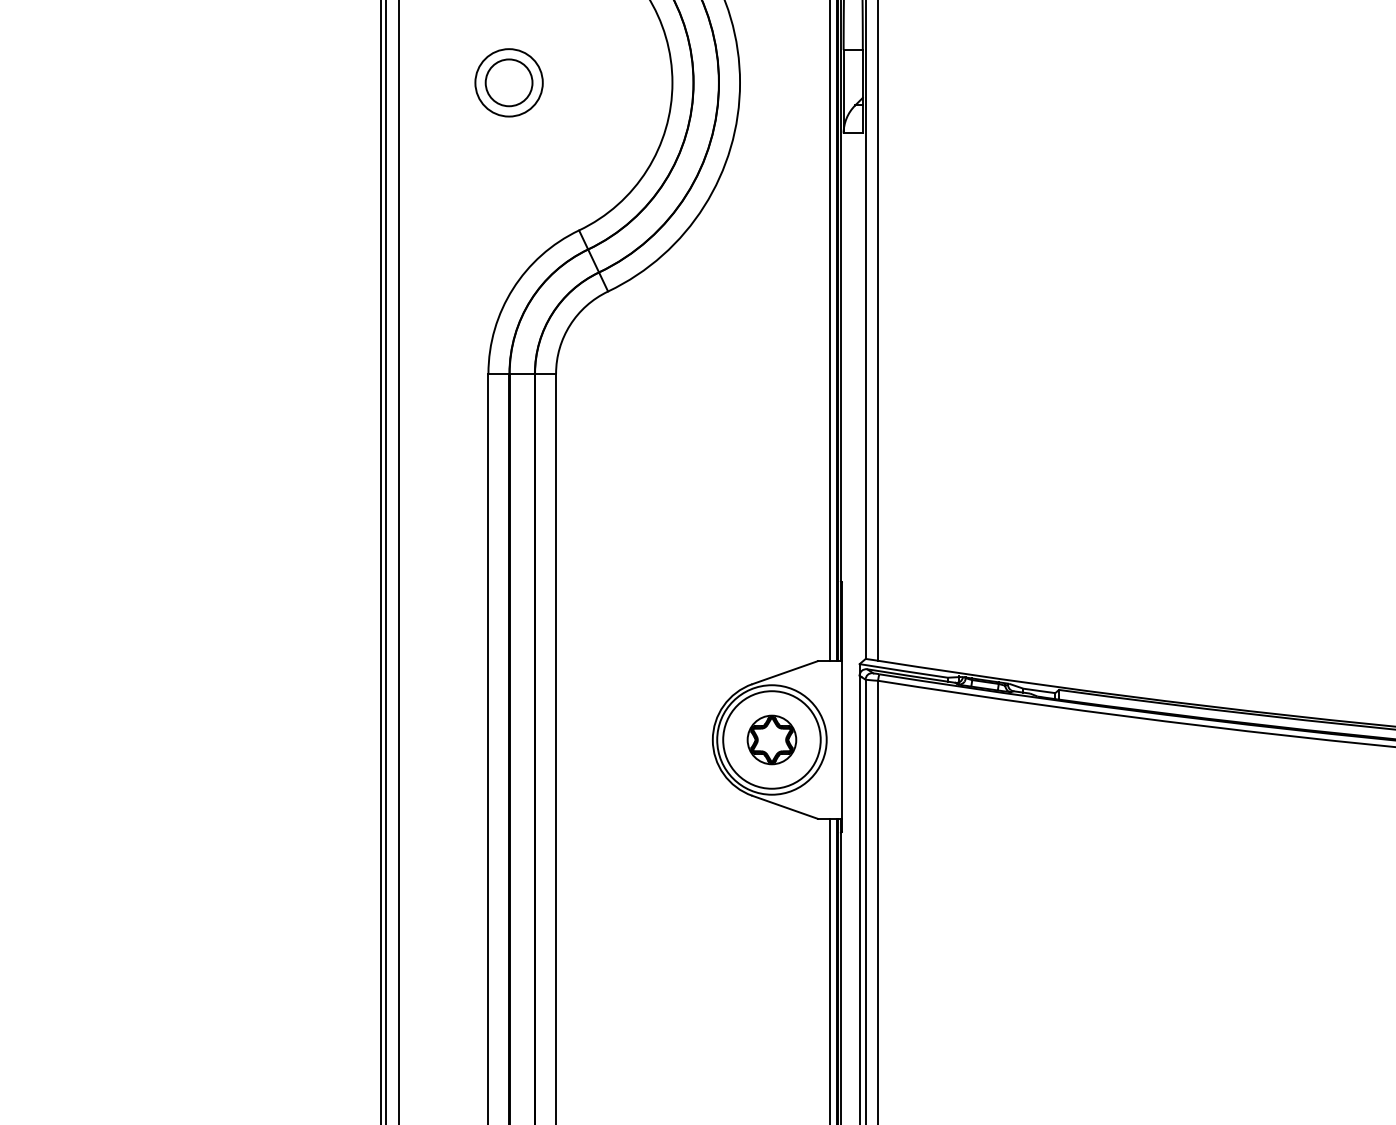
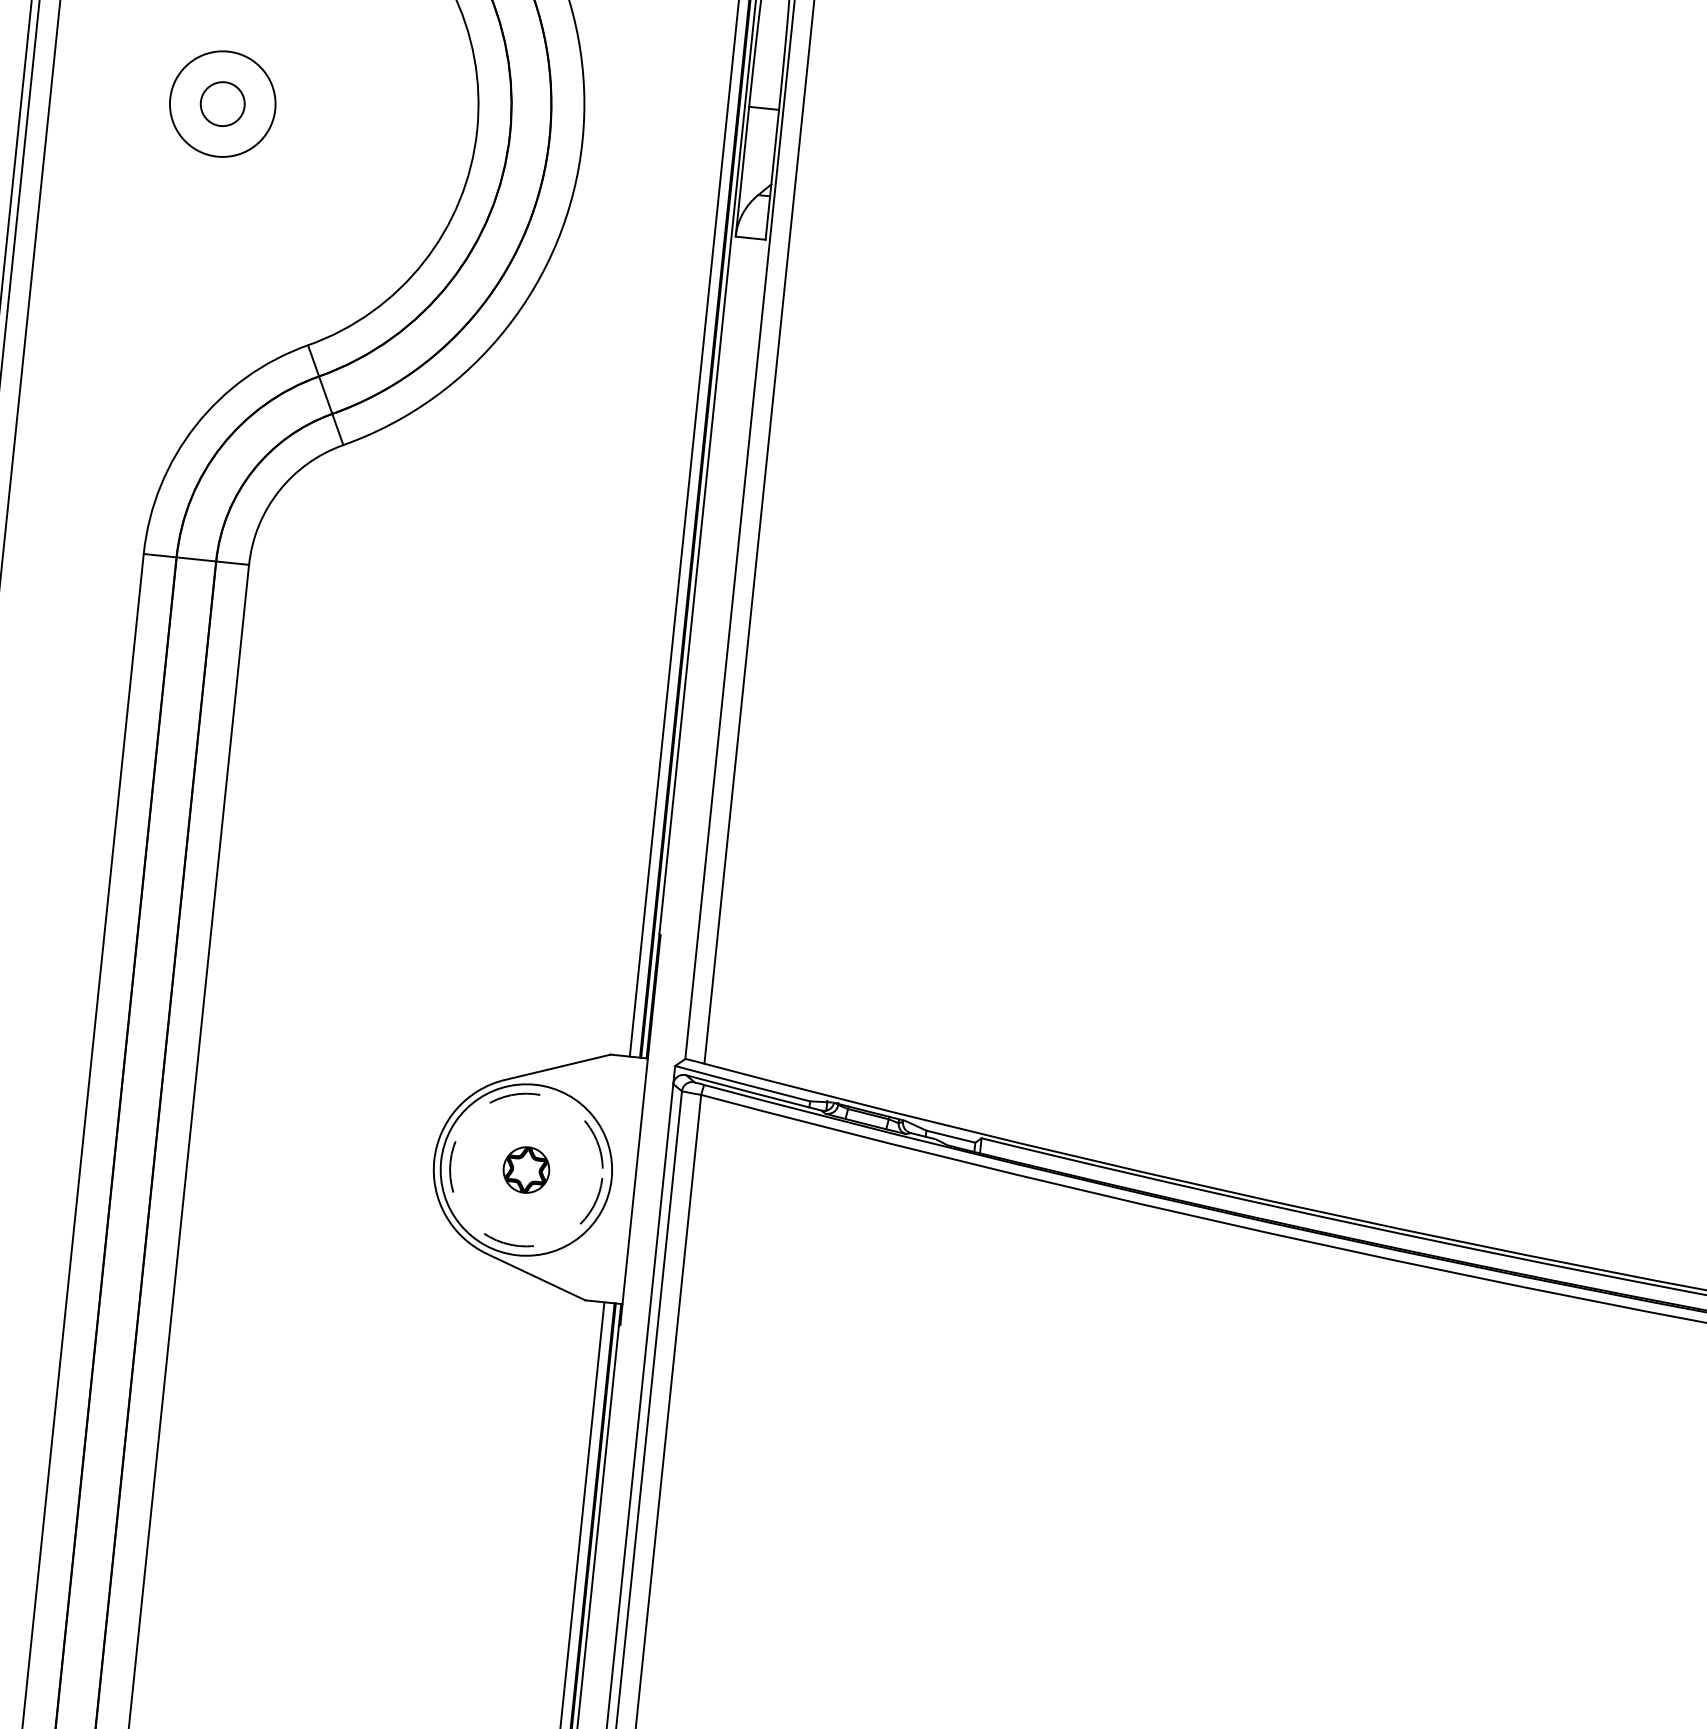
circle: (508, 82) -> (221, 103), size x0.6
circle: (771, 739) -> (525, 1169), solid -> dashed
part: (771, 739) -> (525, 1169), size x0.6

